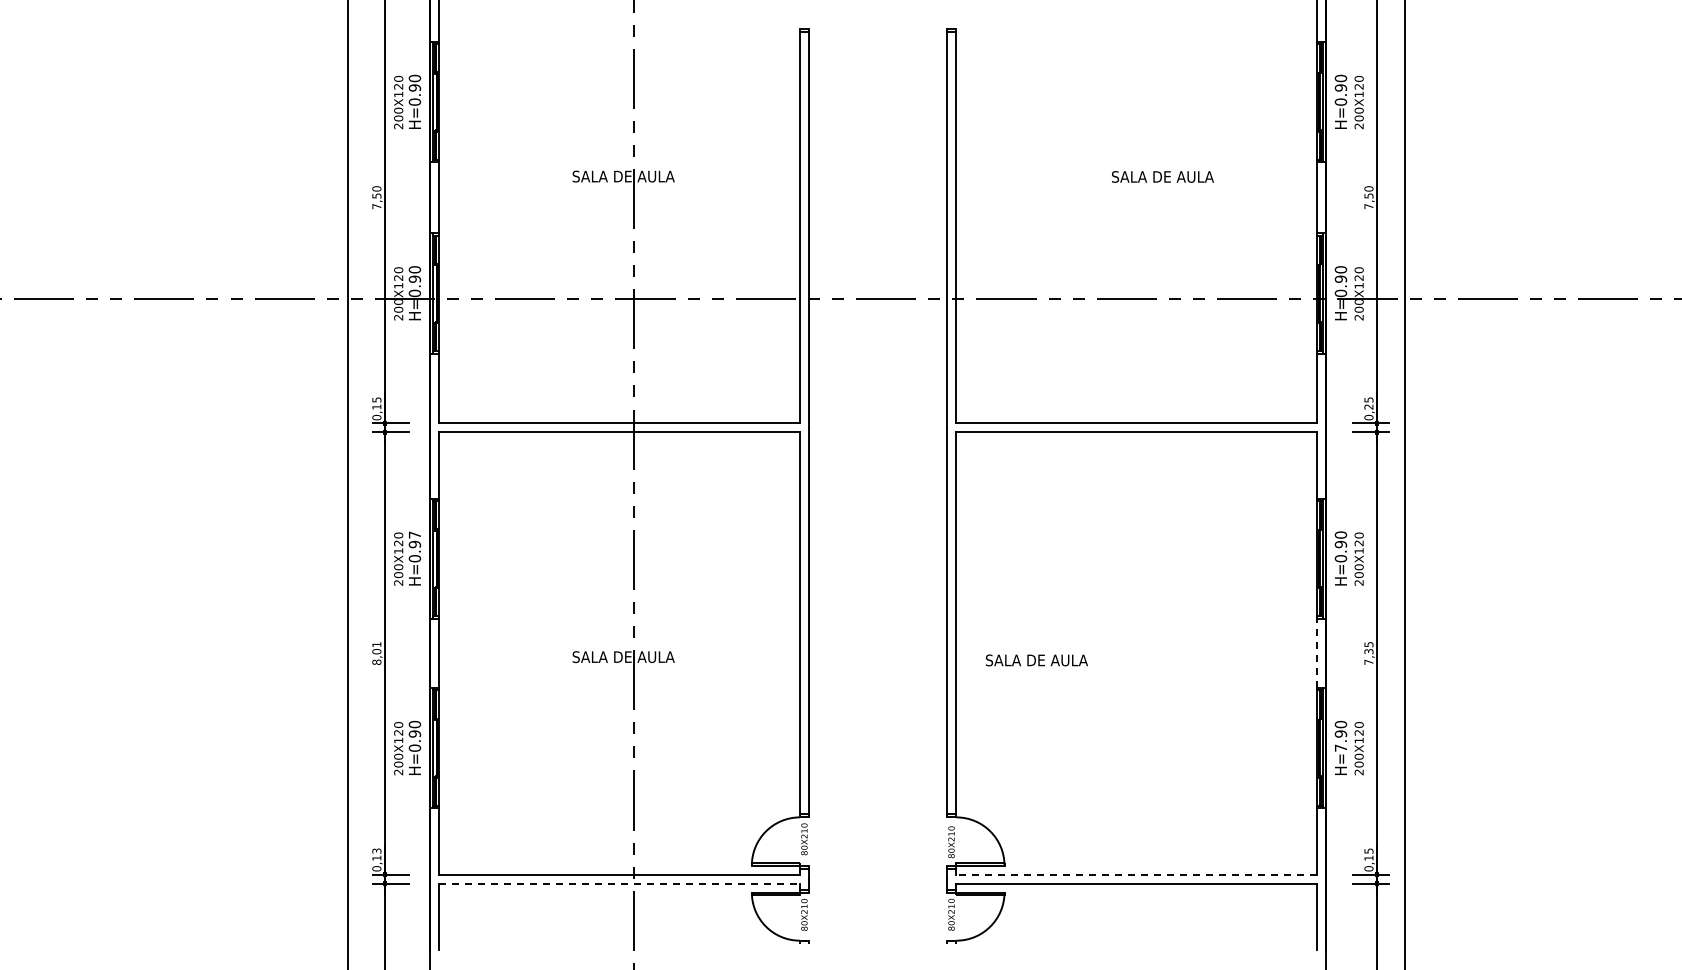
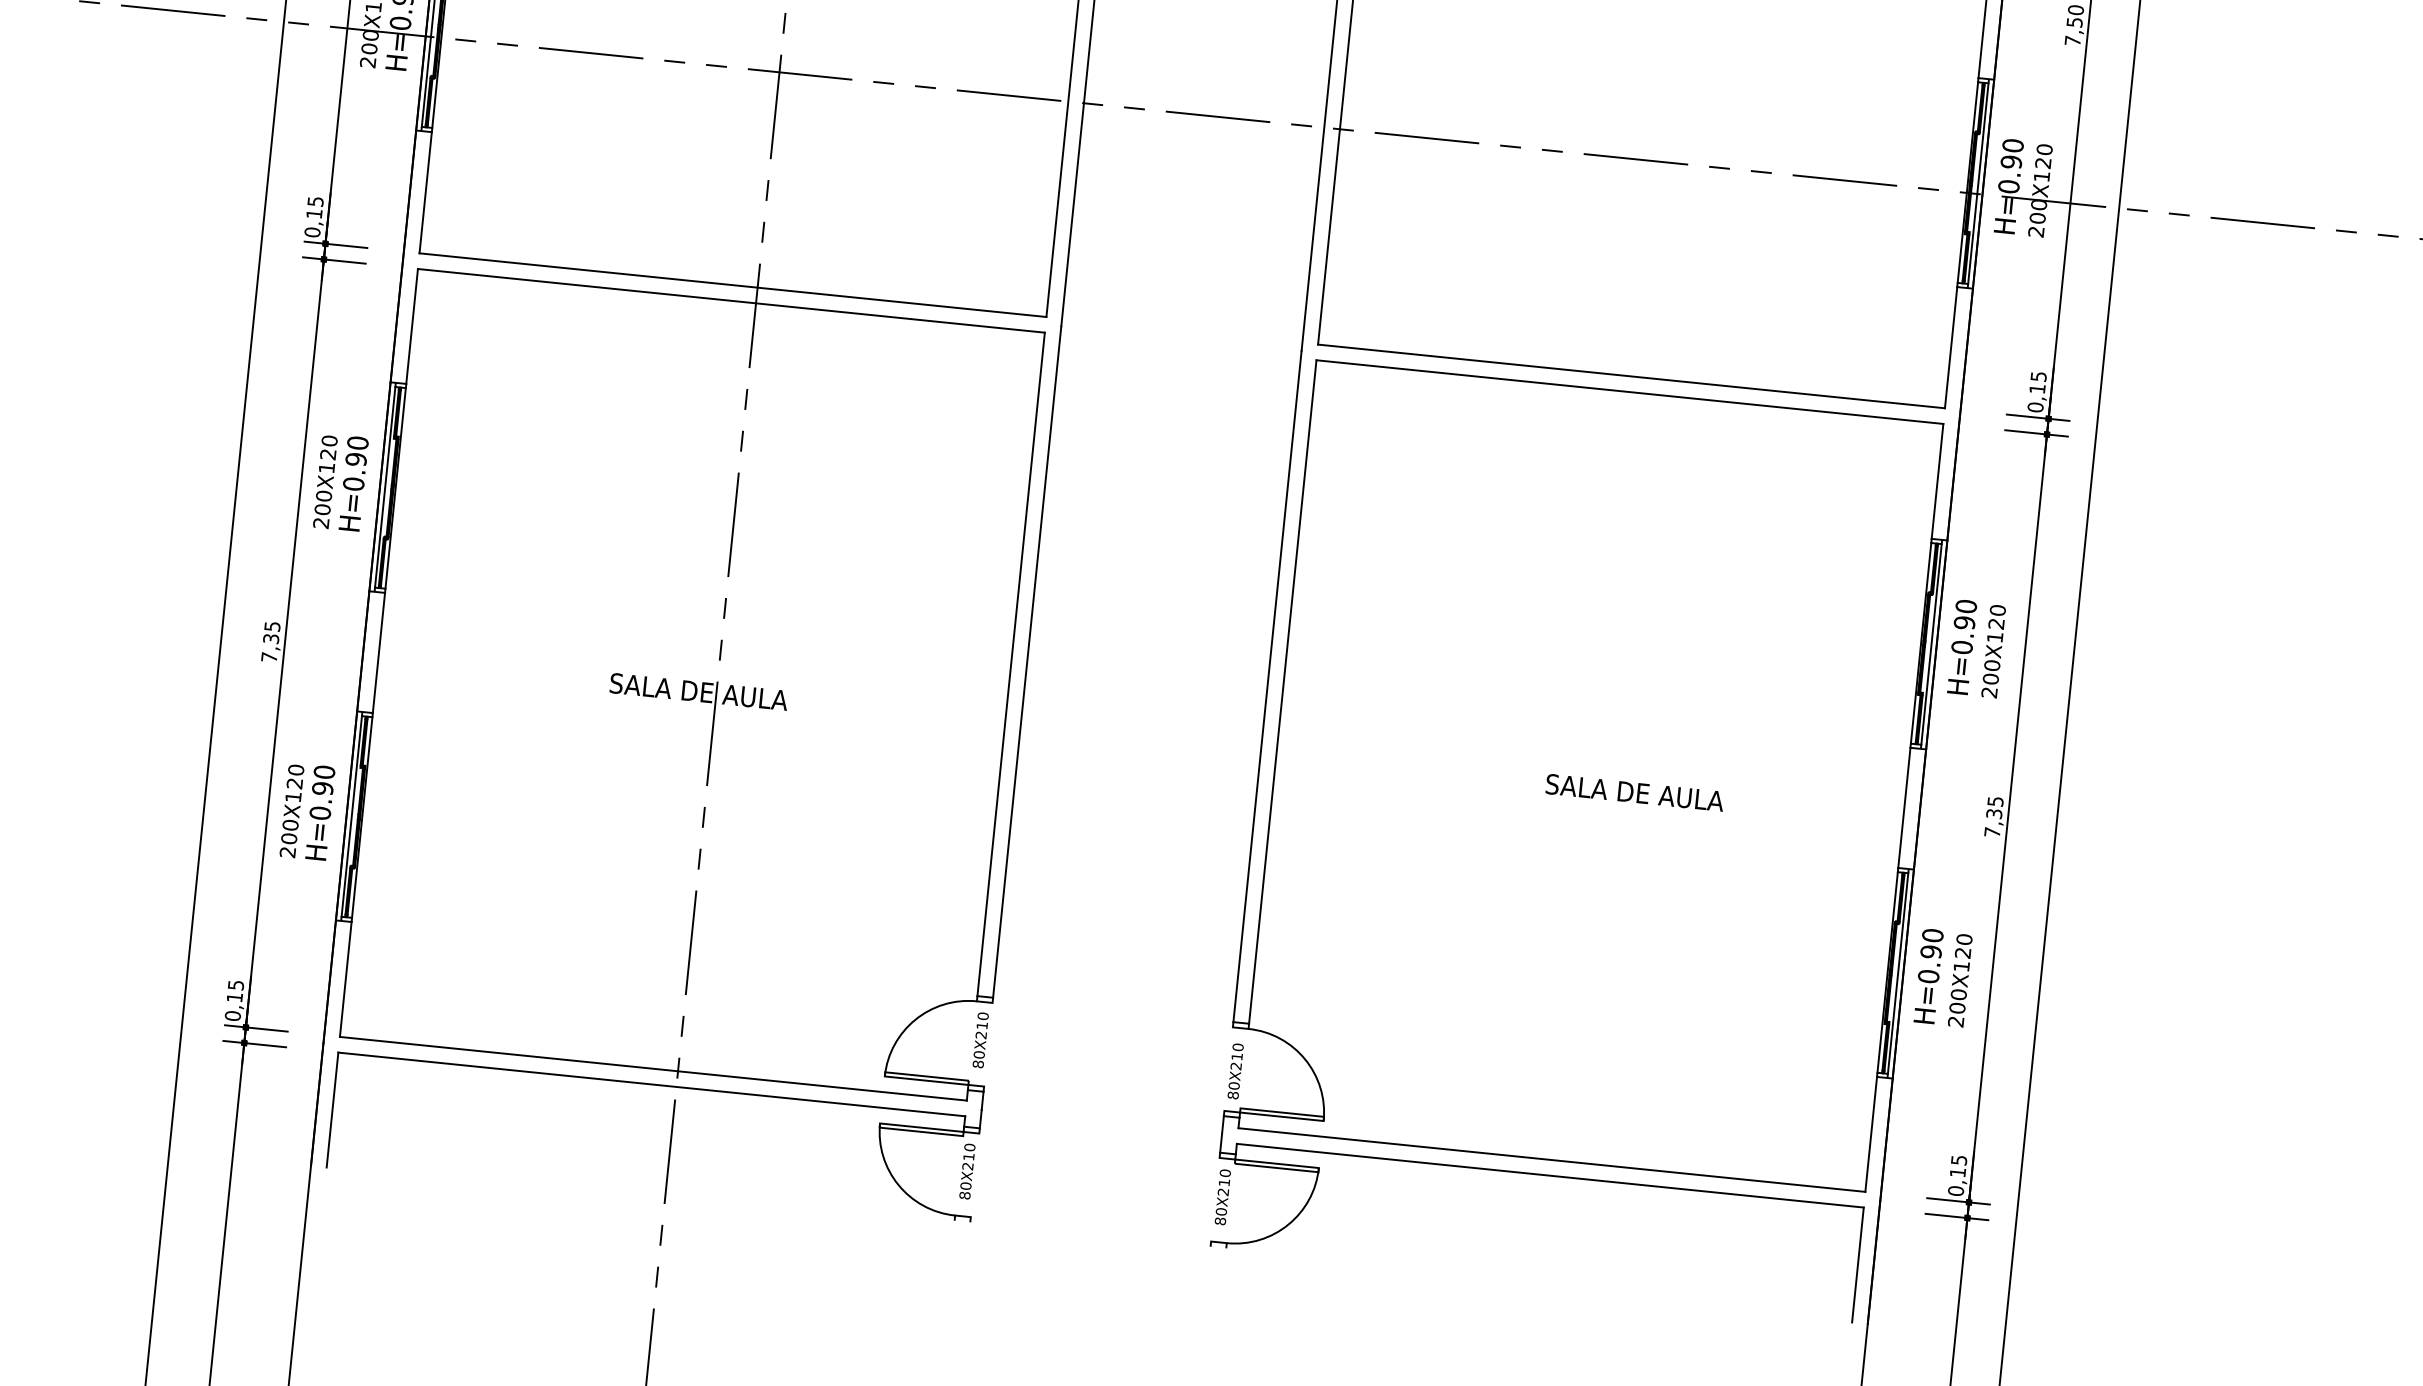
text: (1368, 406) -> (2036, 388), 0,25 -> 0,15
text: (414, 534) -> (357, 442), H=0.97 -> H=0.90
text: (376, 653) -> (270, 642), 8,01 -> 7,35
line: (1317, 653) -> (1904, 808), dashed -> solid
text: (1036, 660) -> (1634, 792), moved
text: (1340, 747) -> (1928, 975), H=7.90 -> H=0.90
text: (376, 850) -> (235, 984), 0,13 -> 0,15
line: (1136, 874) -> (1551, 1159), dashed -> solid
line: (620, 883) -> (653, 1084), dashed -> solid

